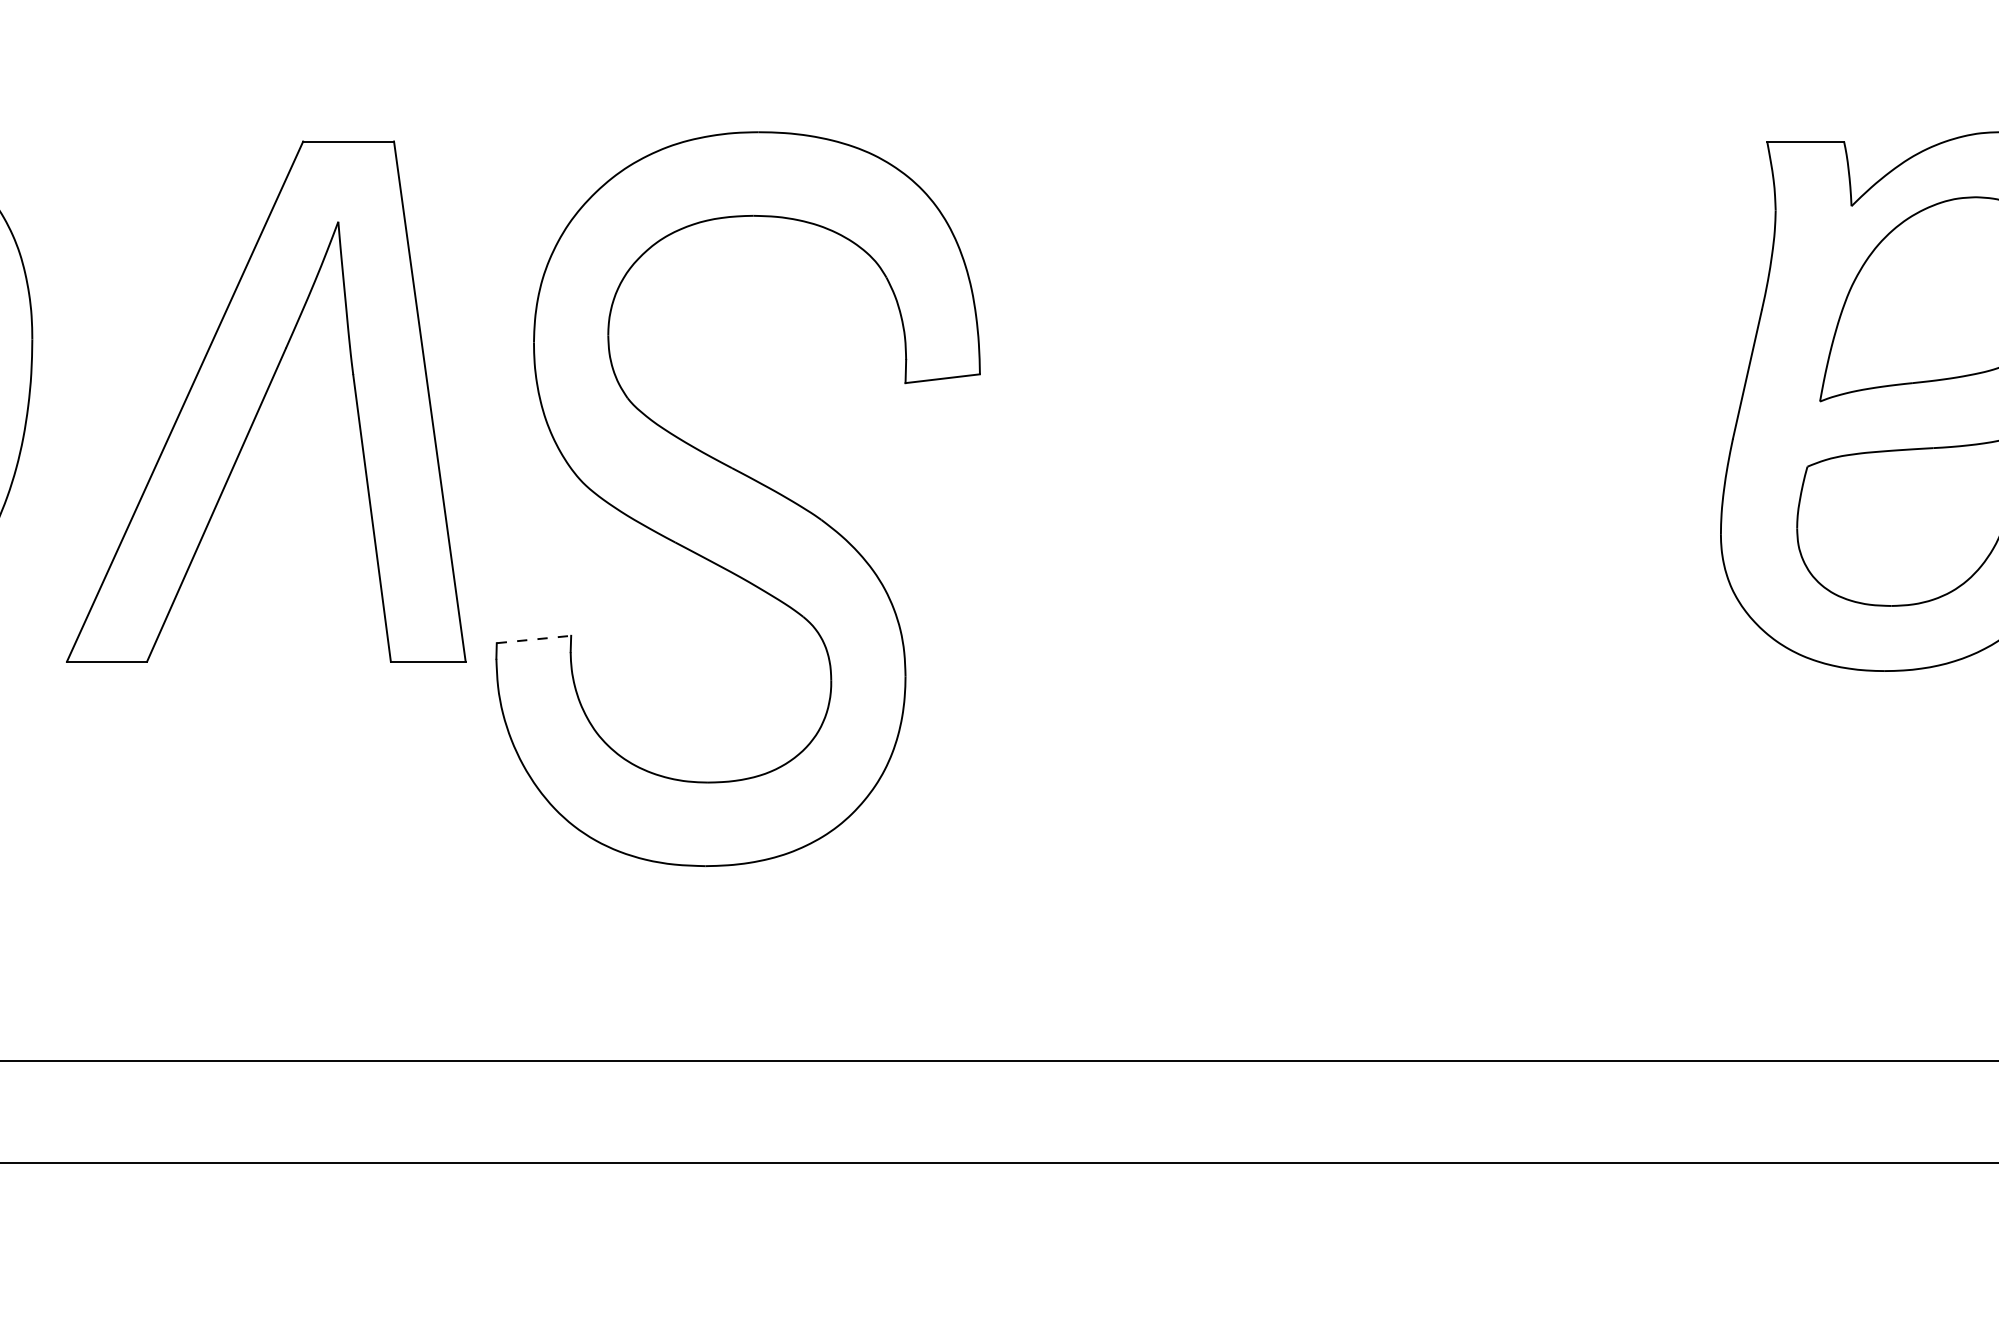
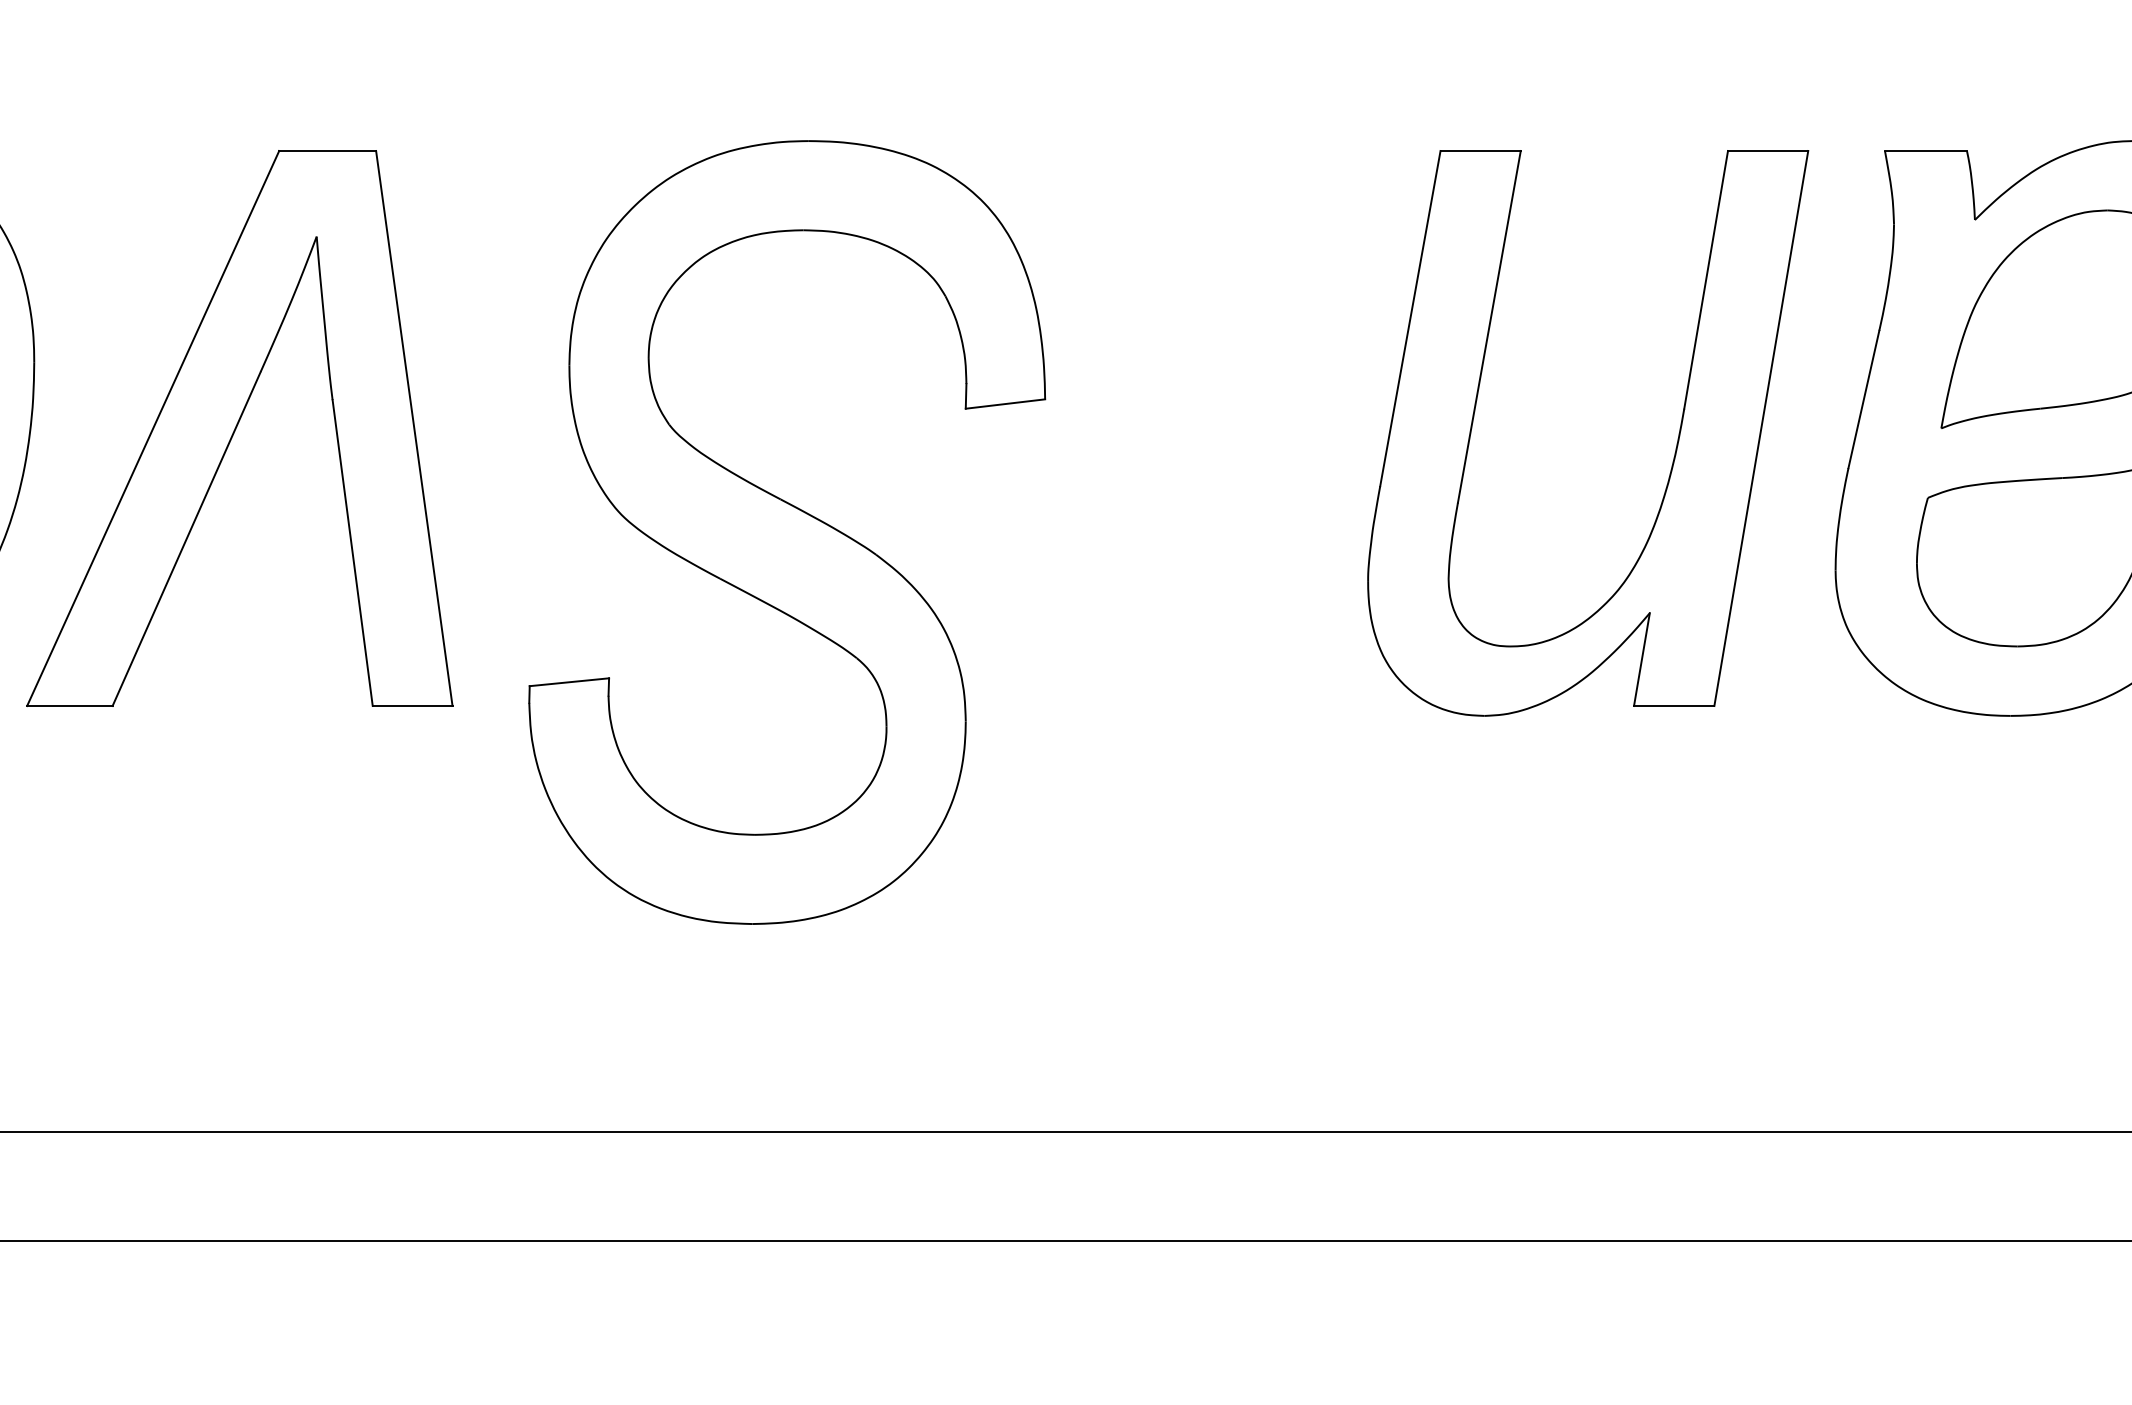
part: (265, 401) -> (239, 428), moved
part: (1570, 420) -> (1675, 448), added
line: (534, 639) -> (569, 682), dashed -> solid

